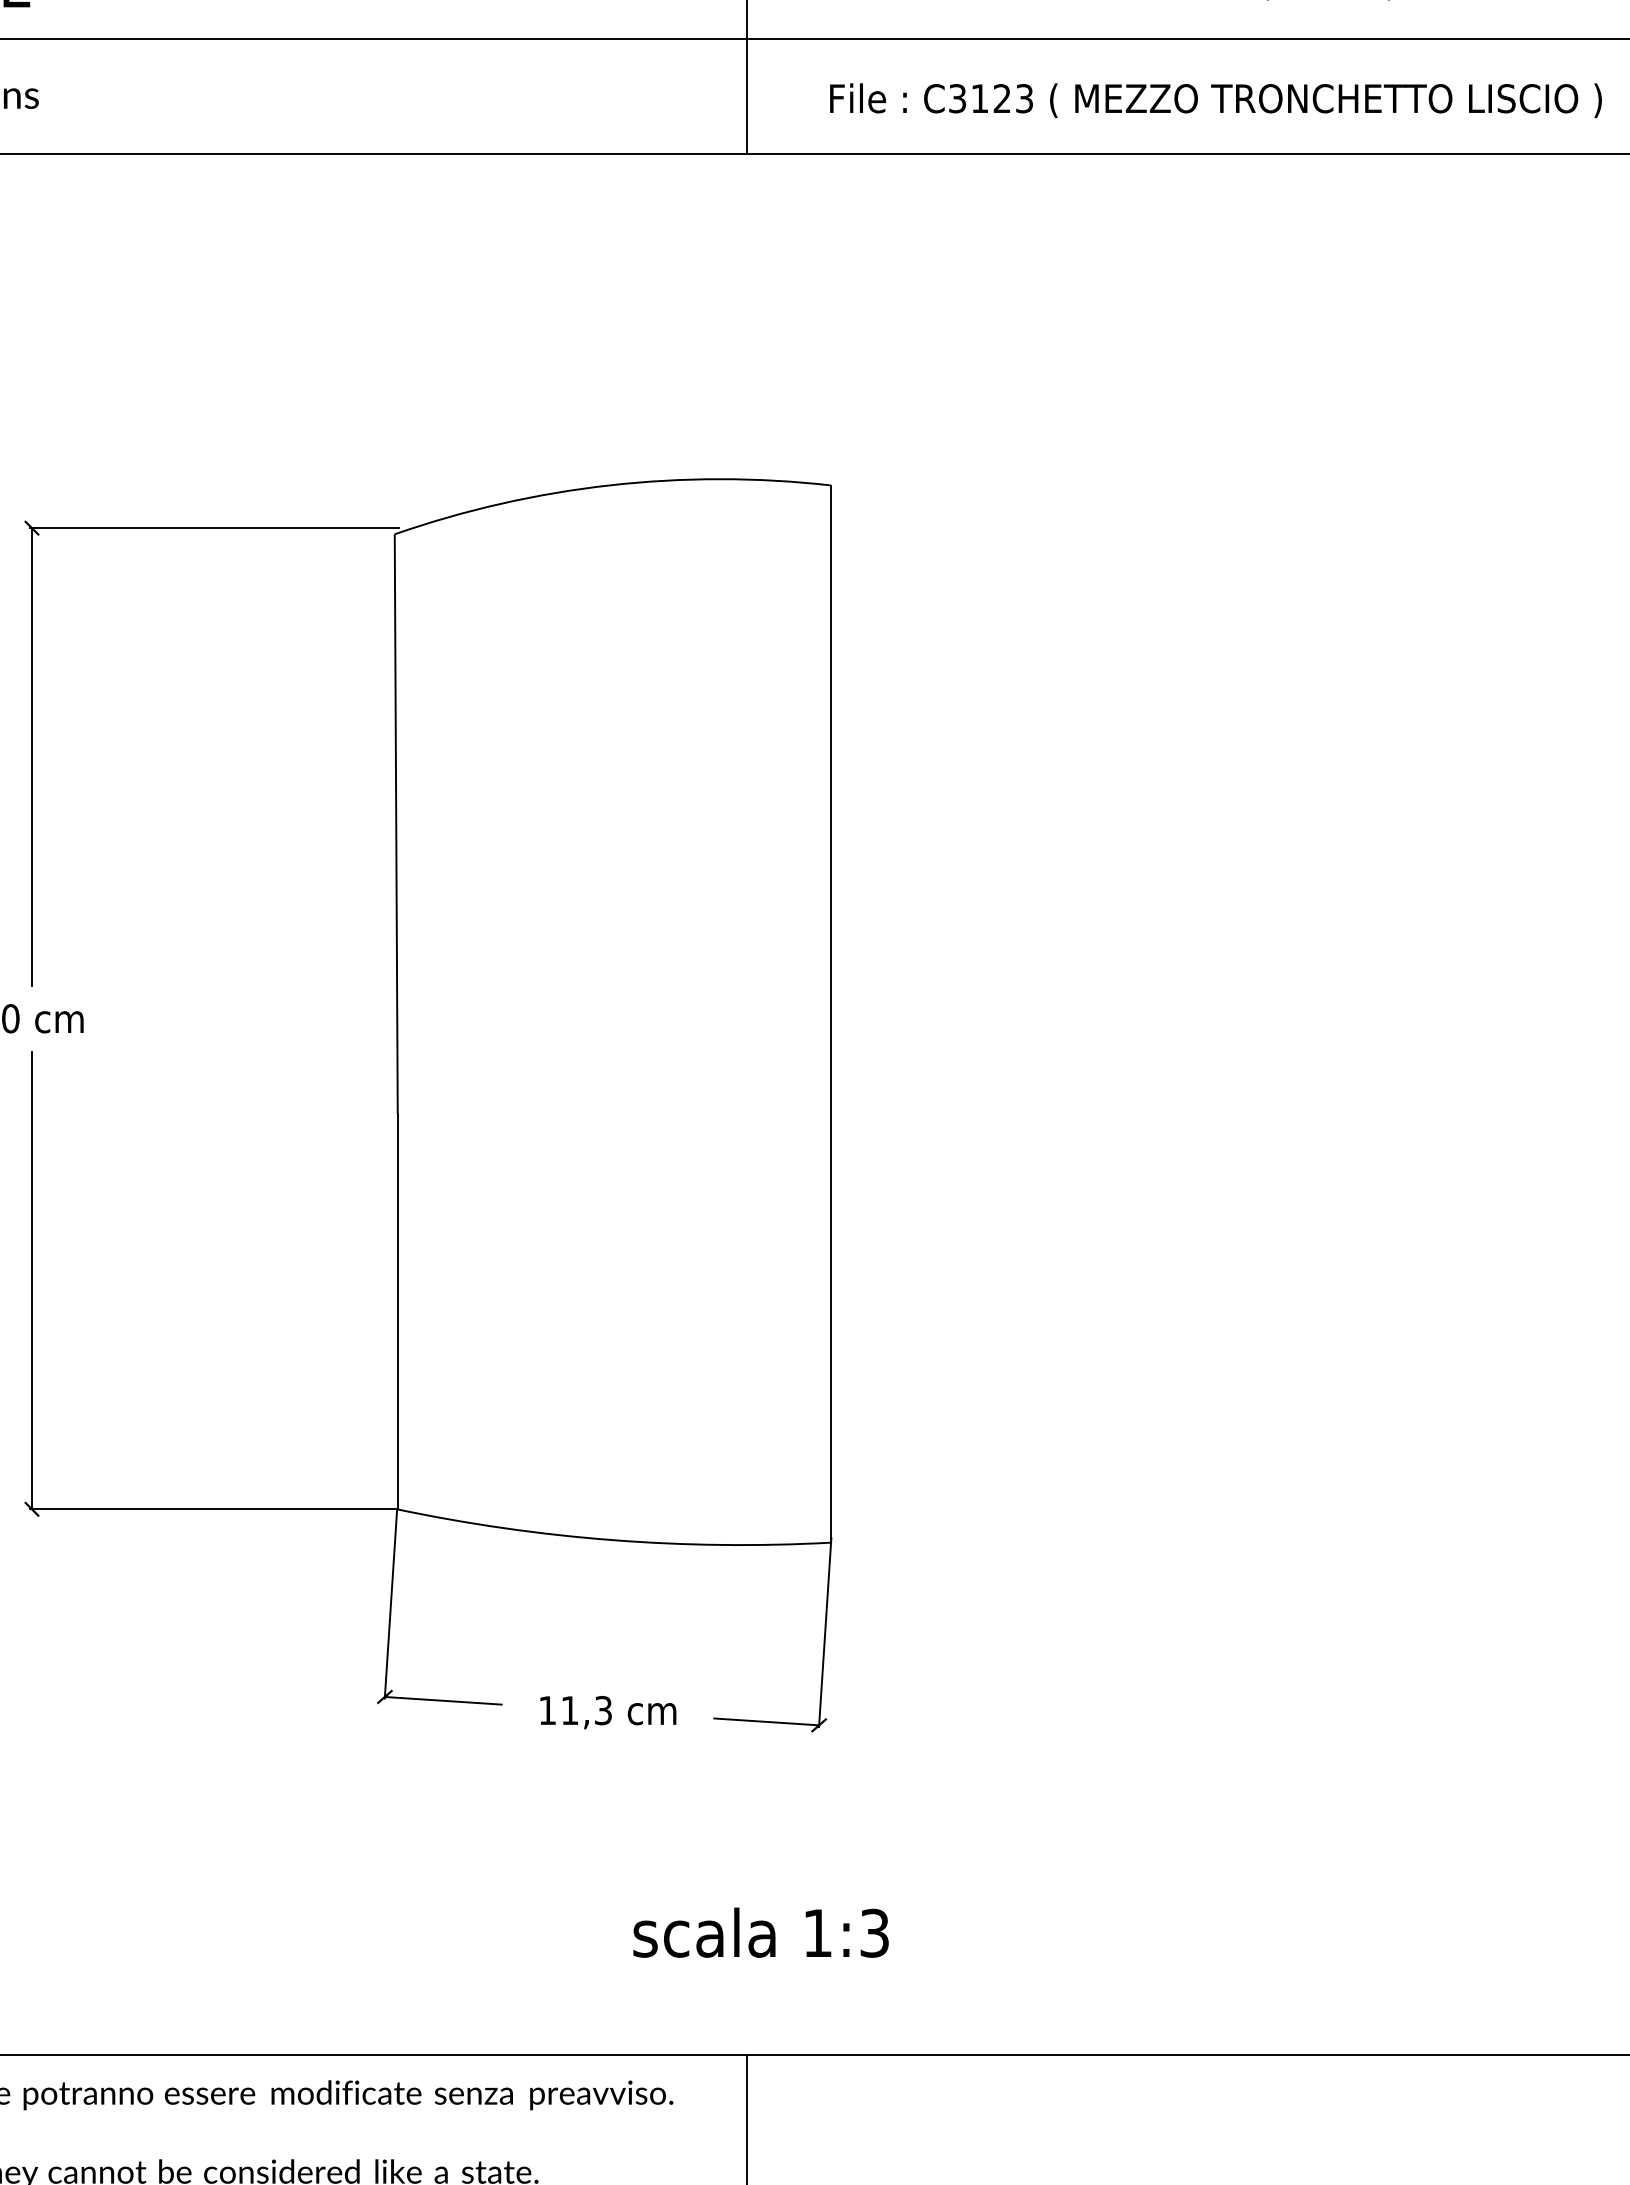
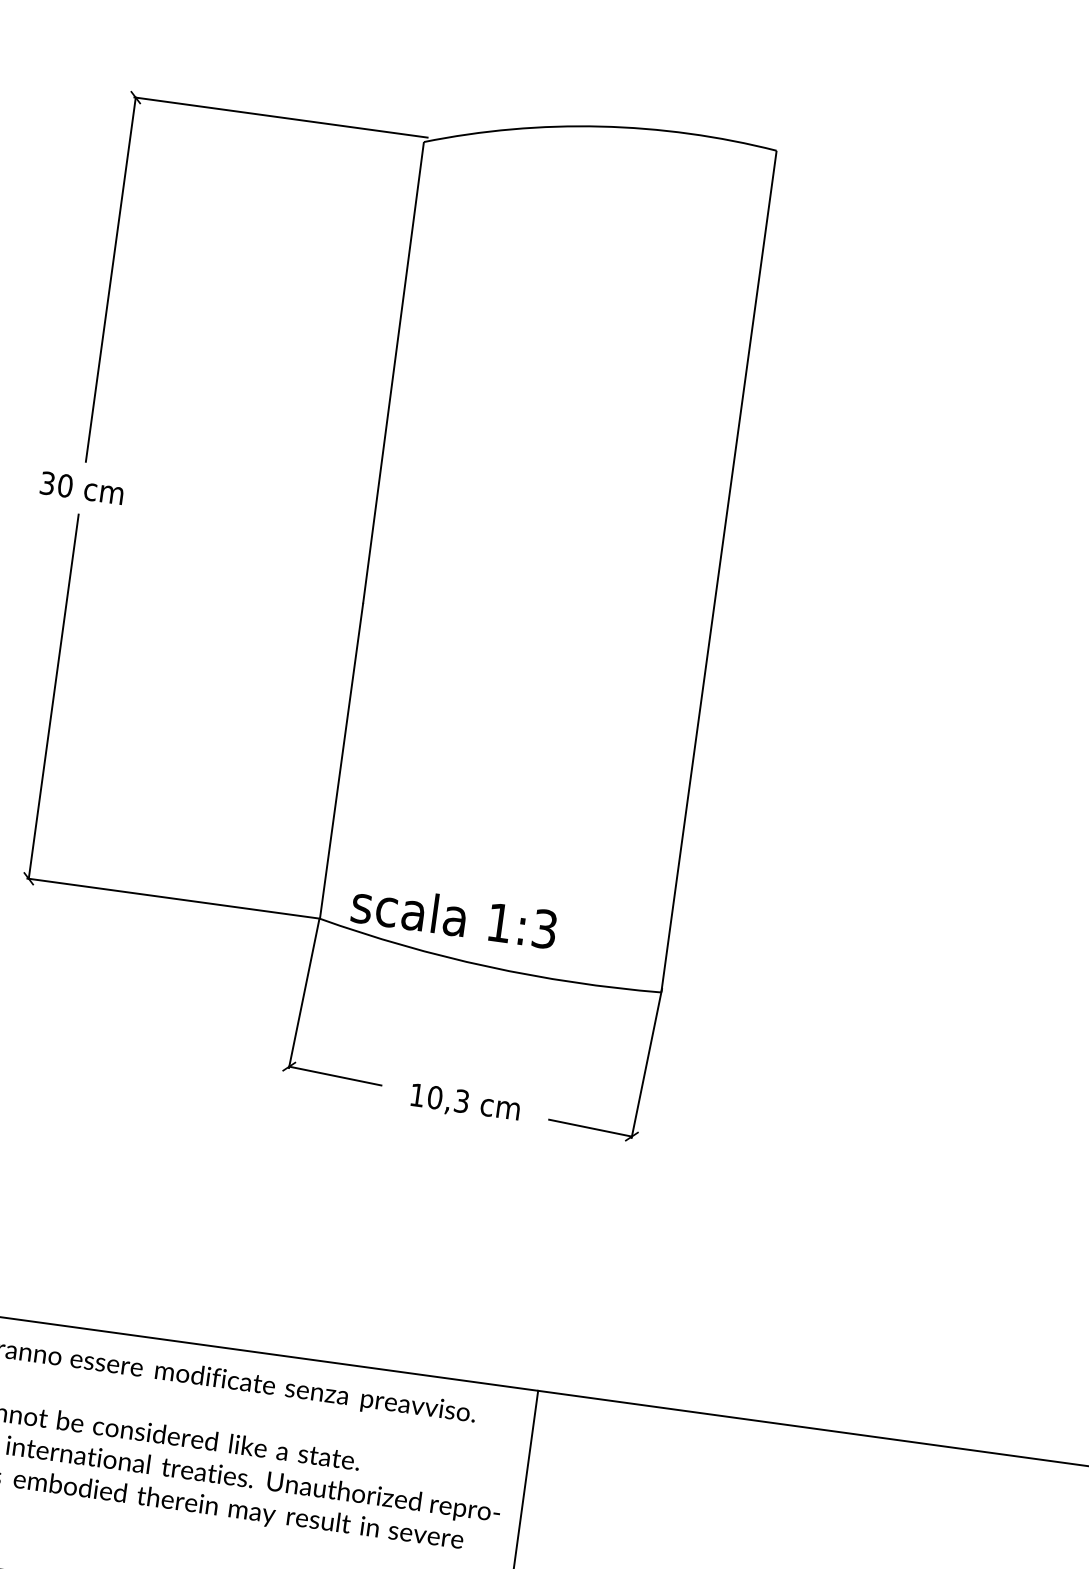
text: (569, 1710) -> (434, 1097), 11,3 -> 10,3
text: (760, 1932) -> (453, 916), moved

